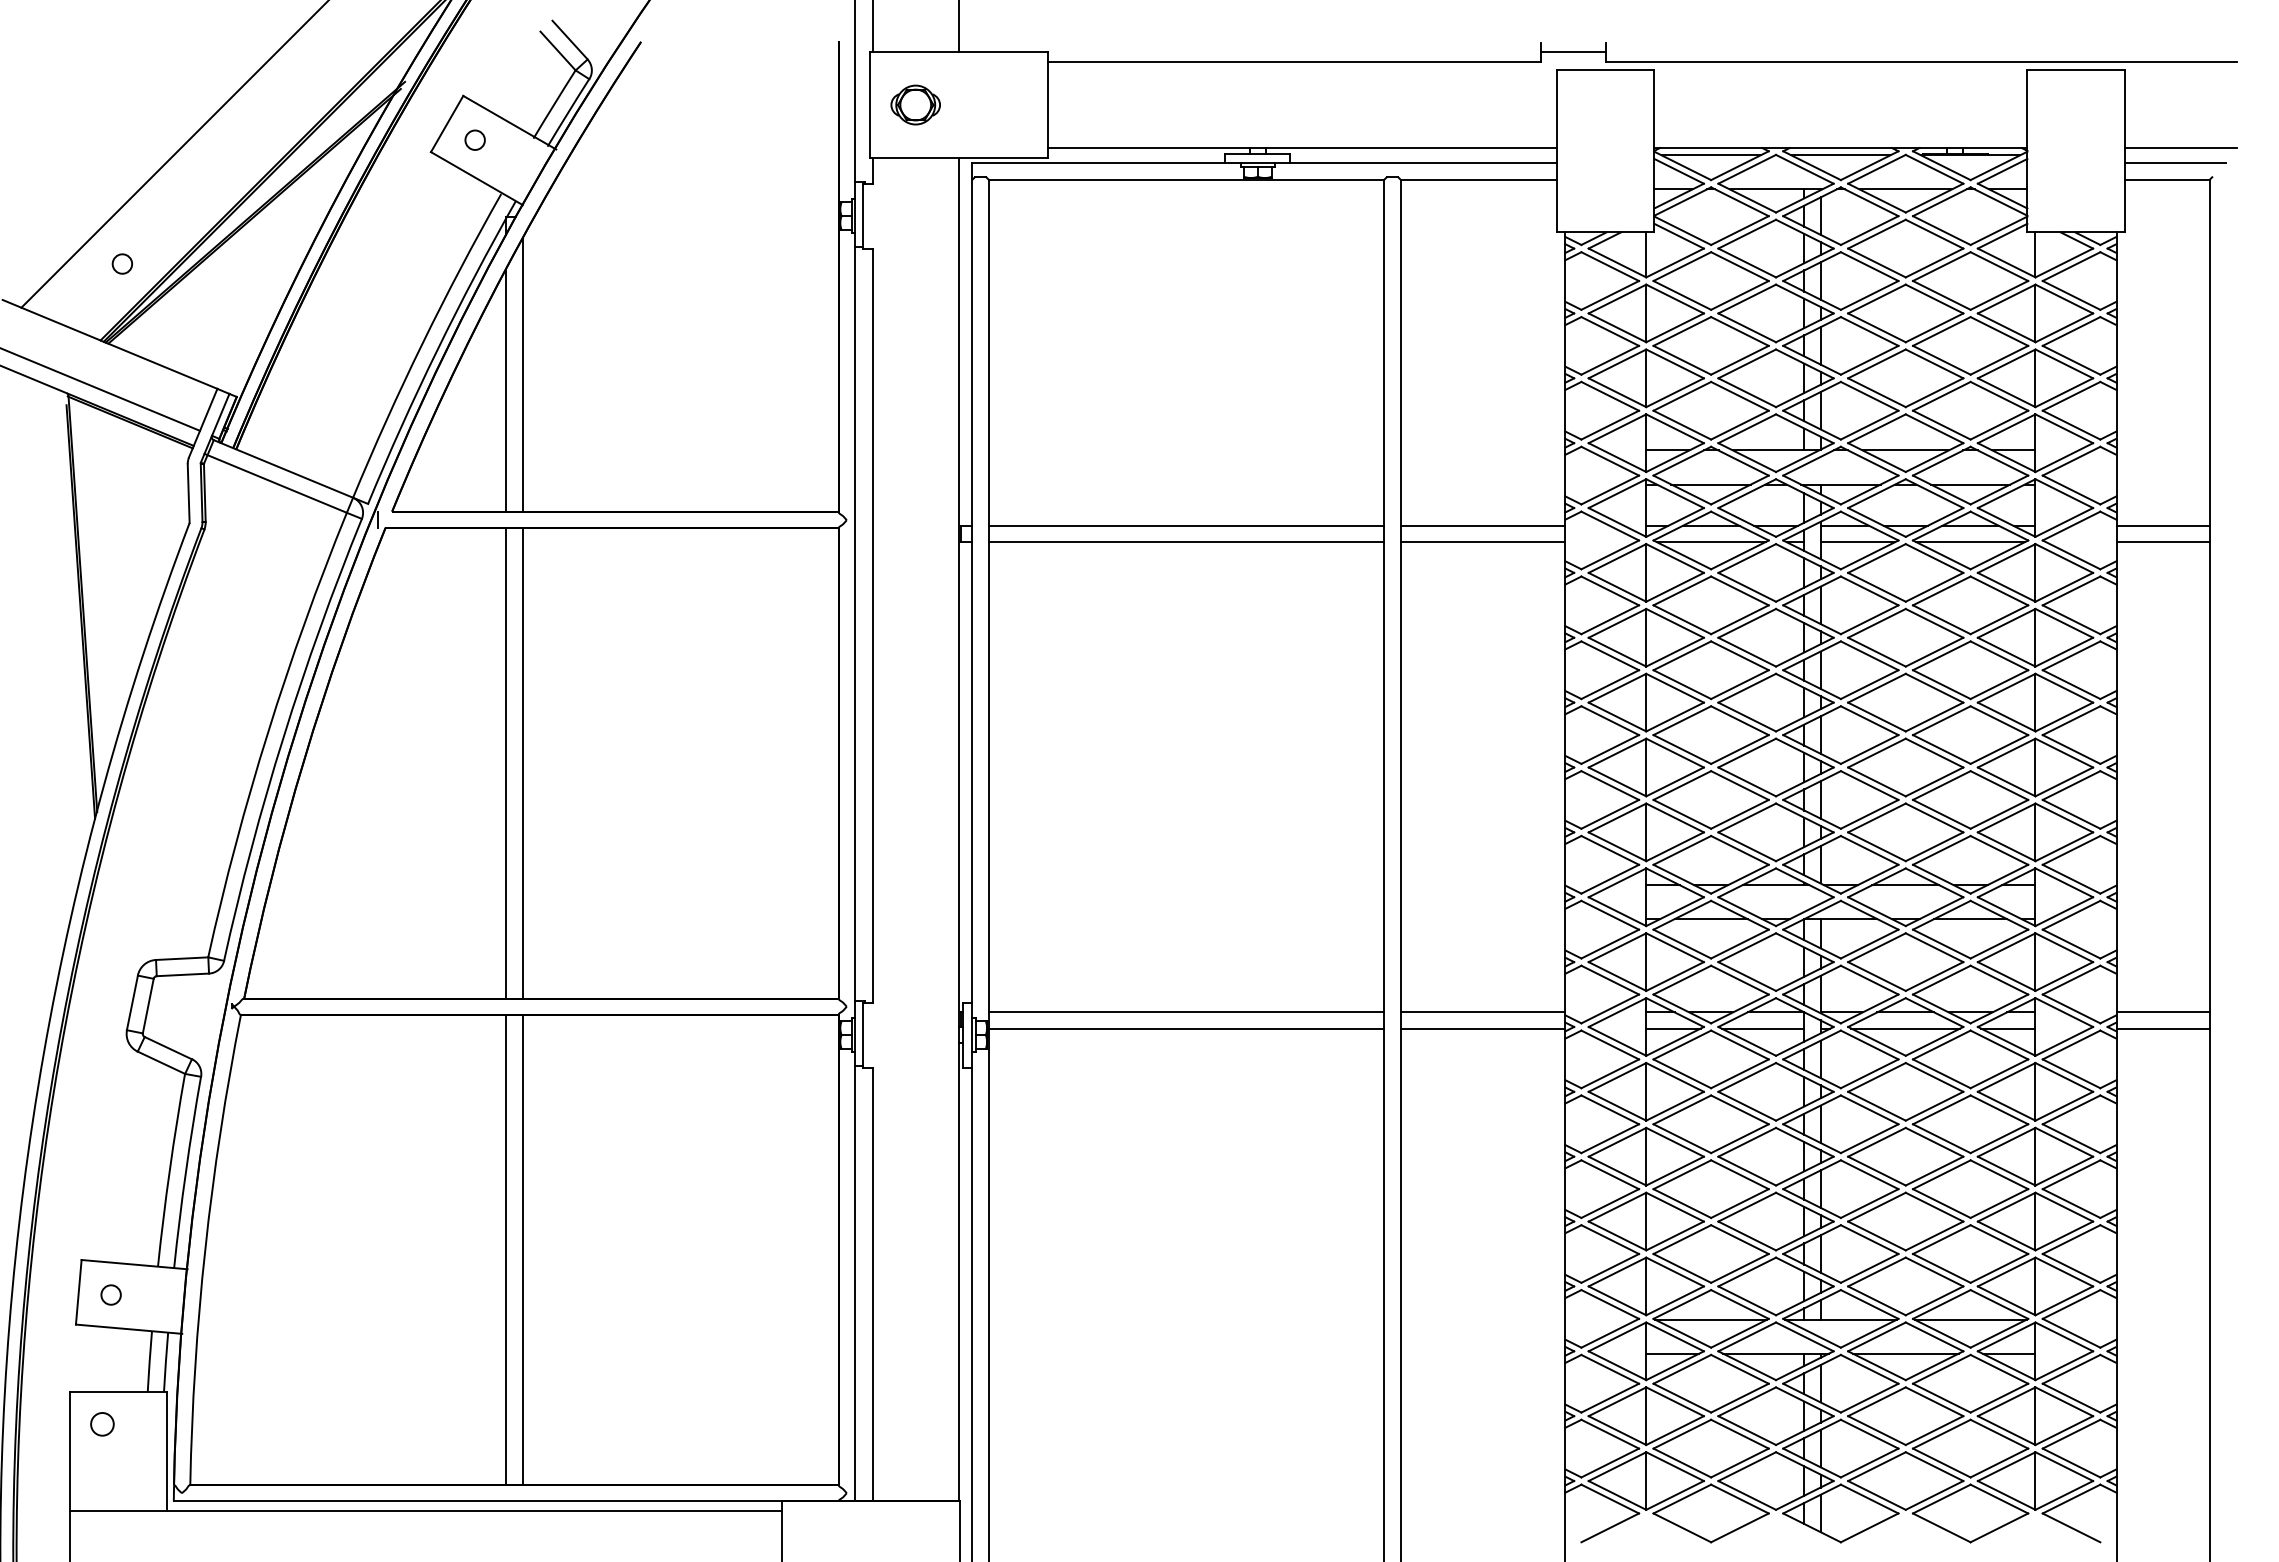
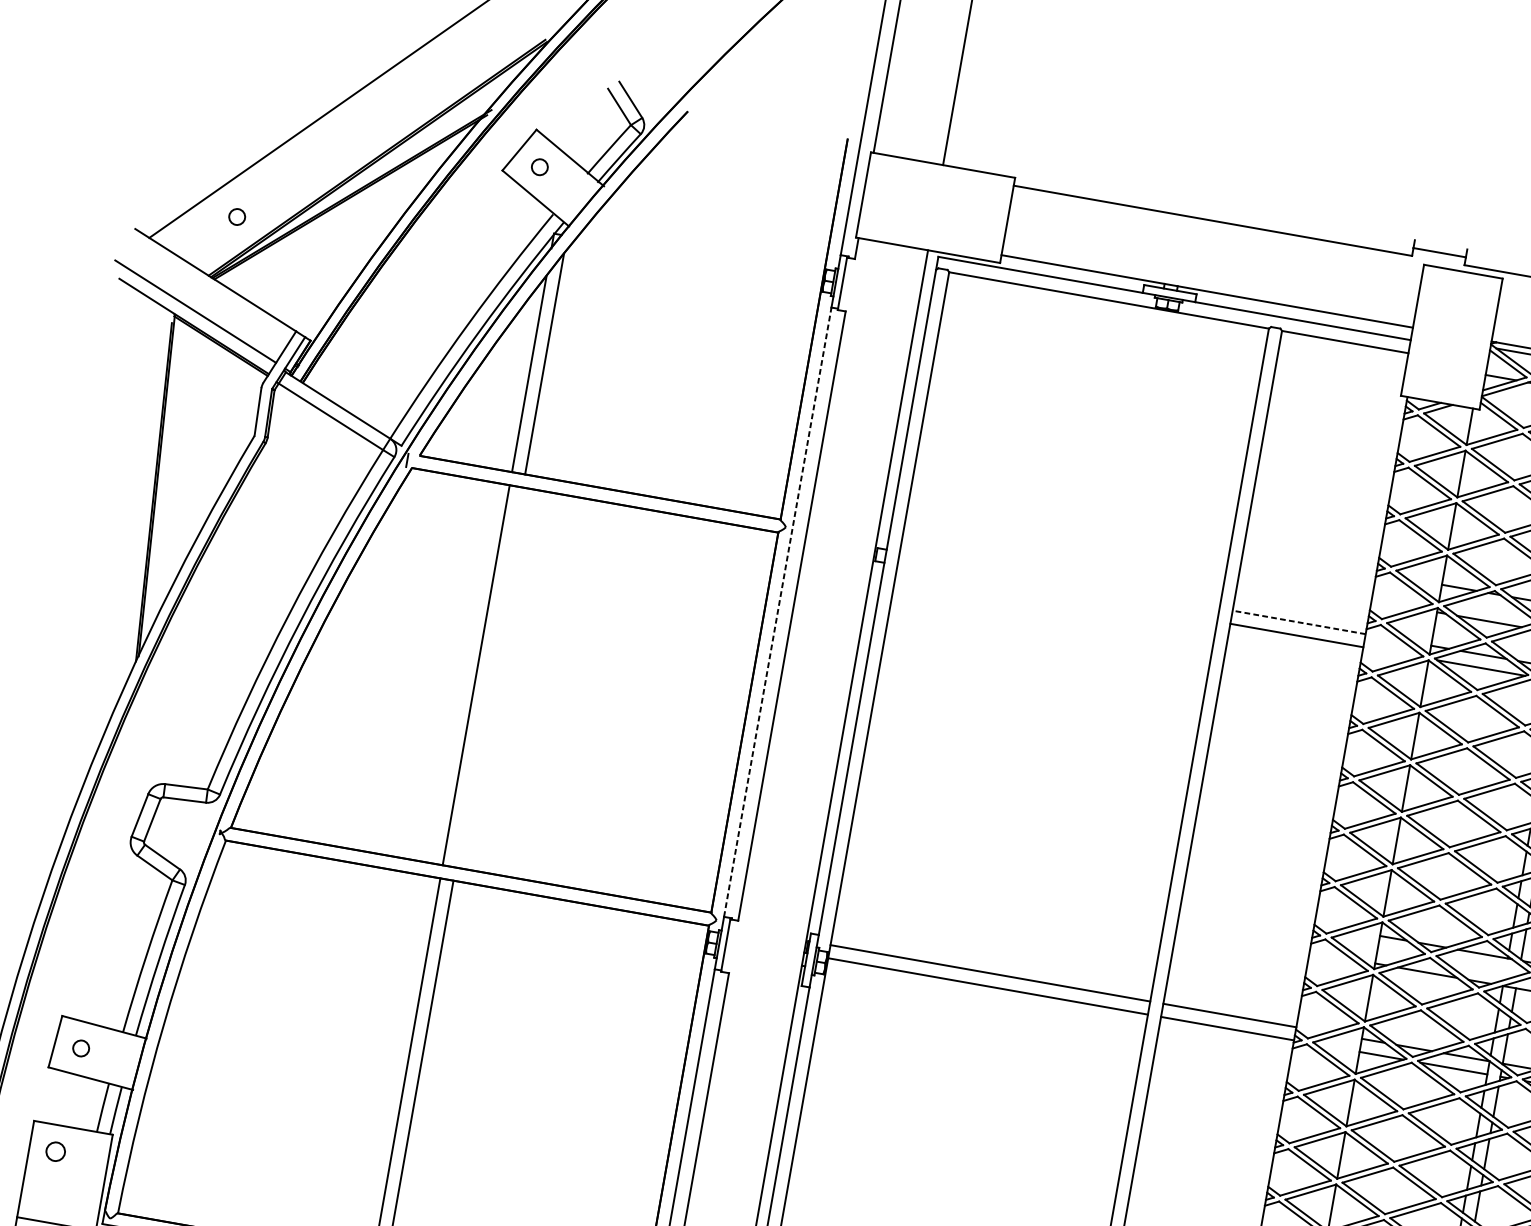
part: (915, 104) -> (900, 201), removed
line: (1186, 525) -> (1059, 579), removed
line: (1482, 525) -> (1298, 622), solid -> dashed
line: (1186, 542) -> (1057, 593), removed
line: (854, 623) -> (777, 611), solid -> dashed
line: (522, 763) -> (489, 677), removed

